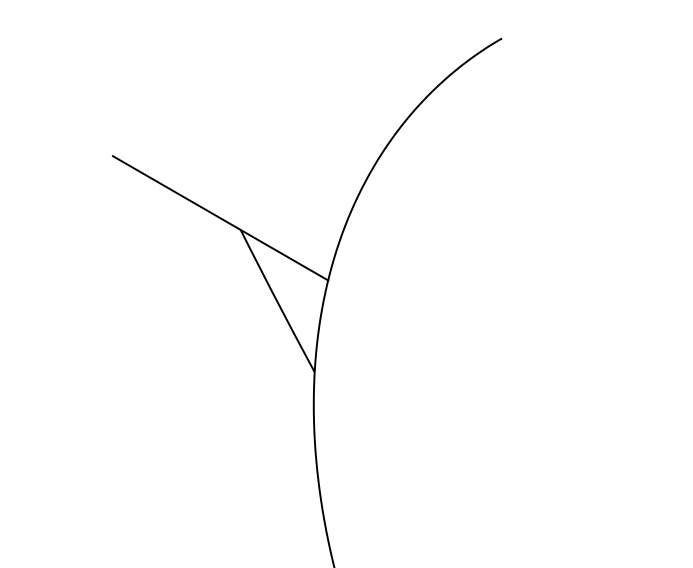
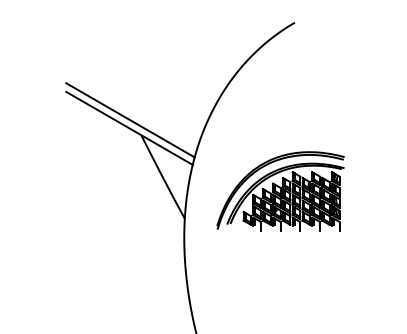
line: (222, 204) -> (130, 120), added
part: (477, 325) -> (280, 191), added

